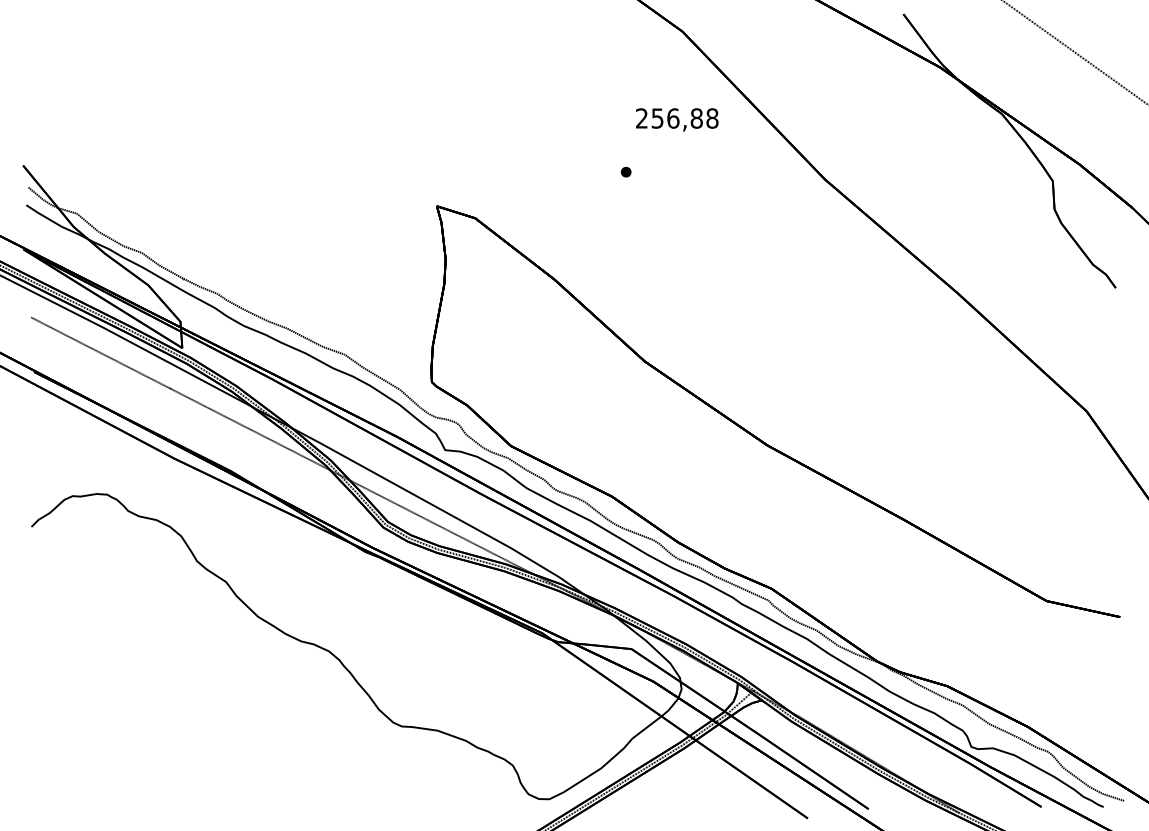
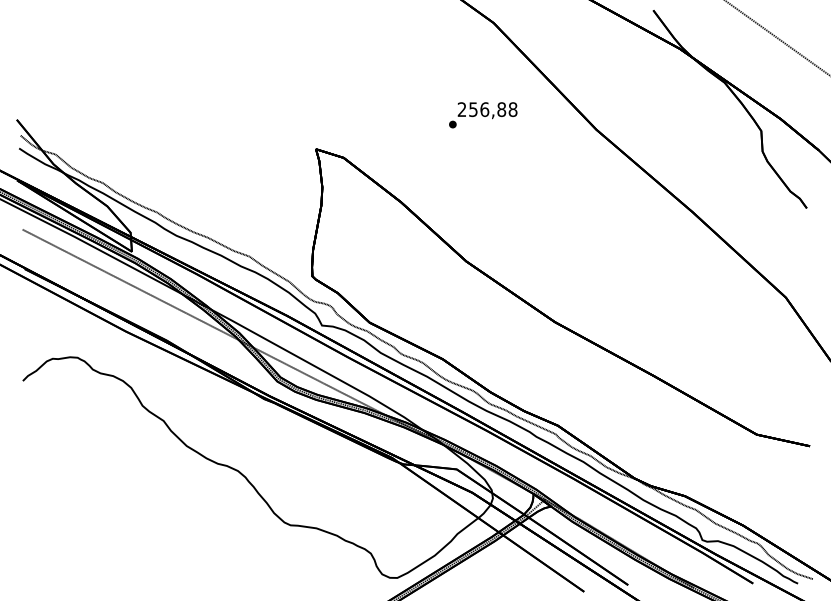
text: (677, 119) -> (487, 110), moved

